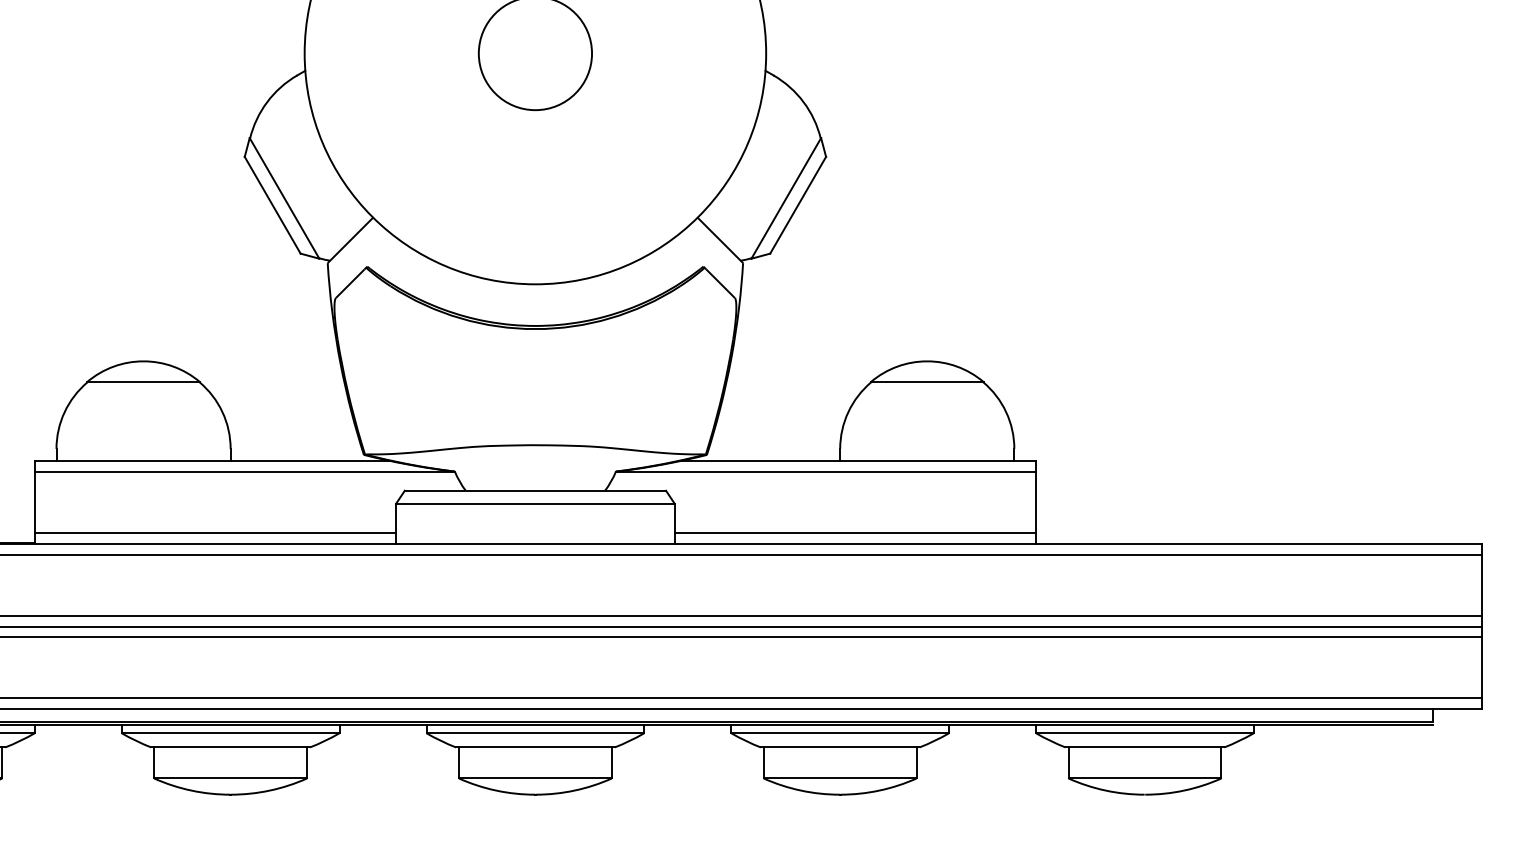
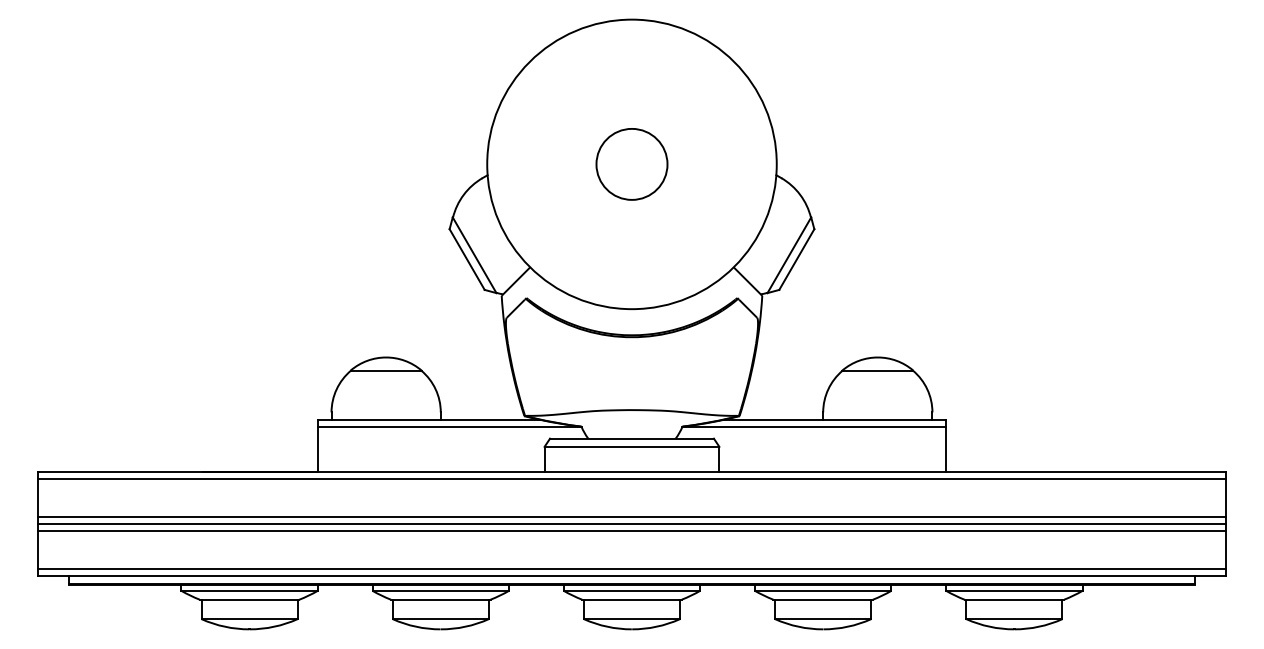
line: (214, 533) -> (430, 465), removed
line: (855, 533) -> (832, 465), removed

